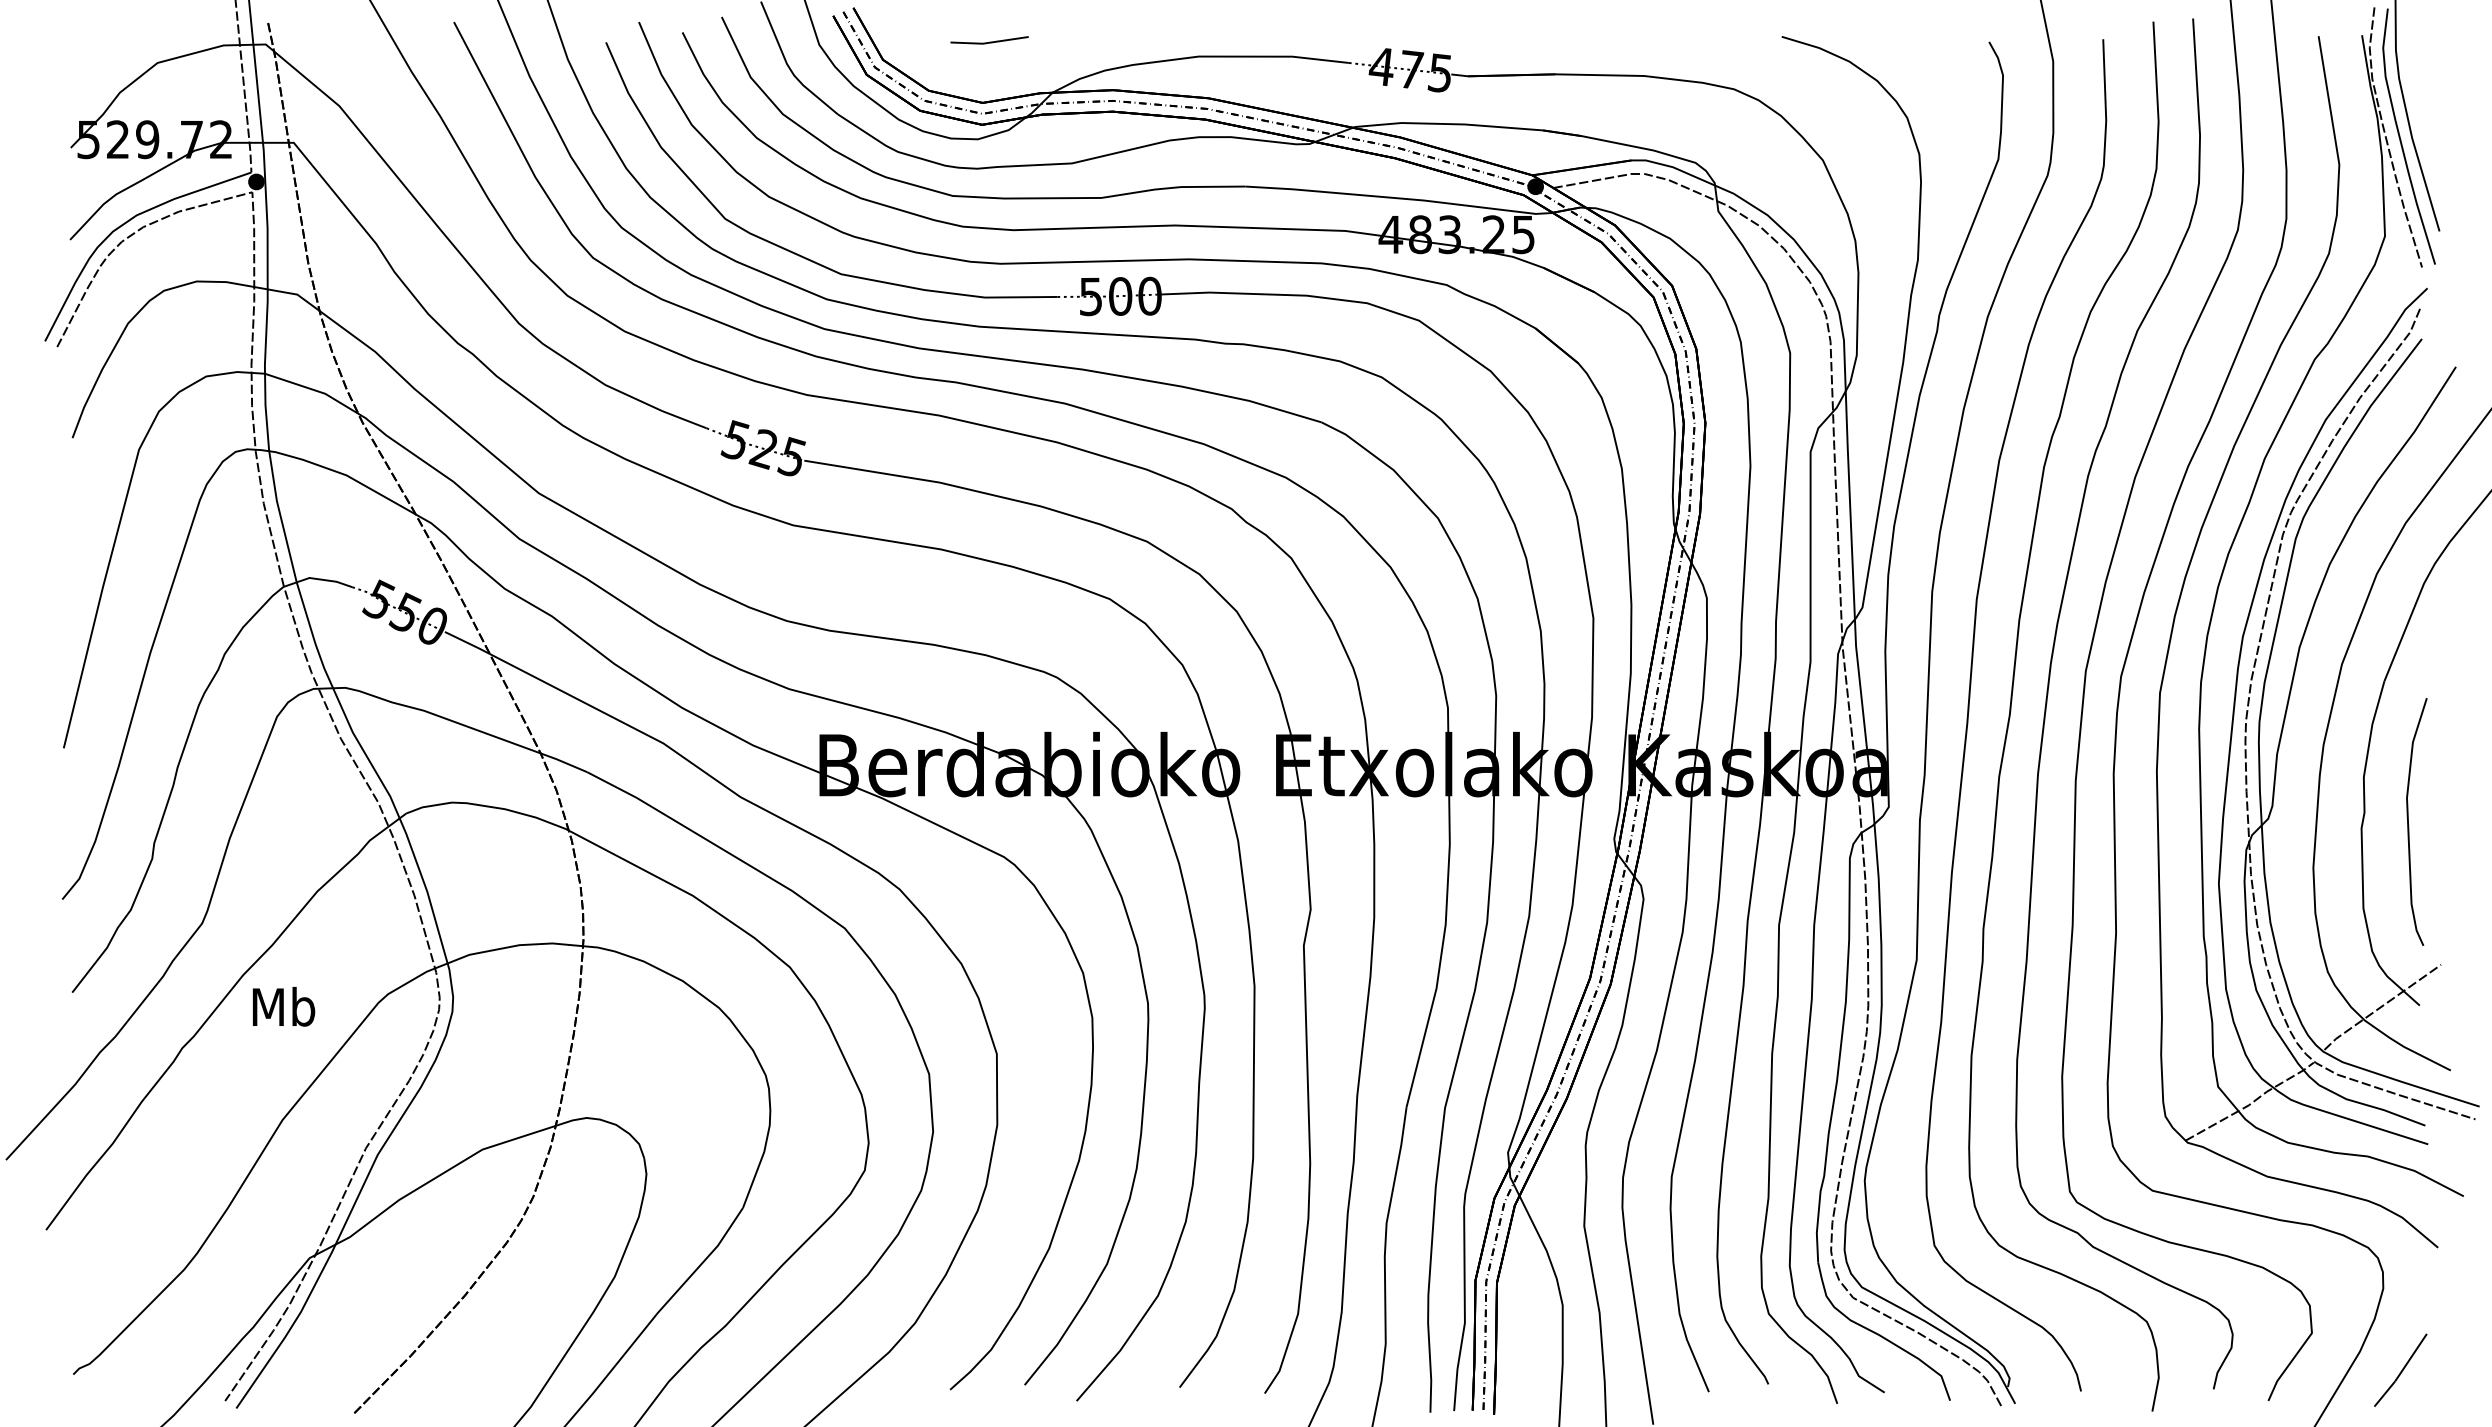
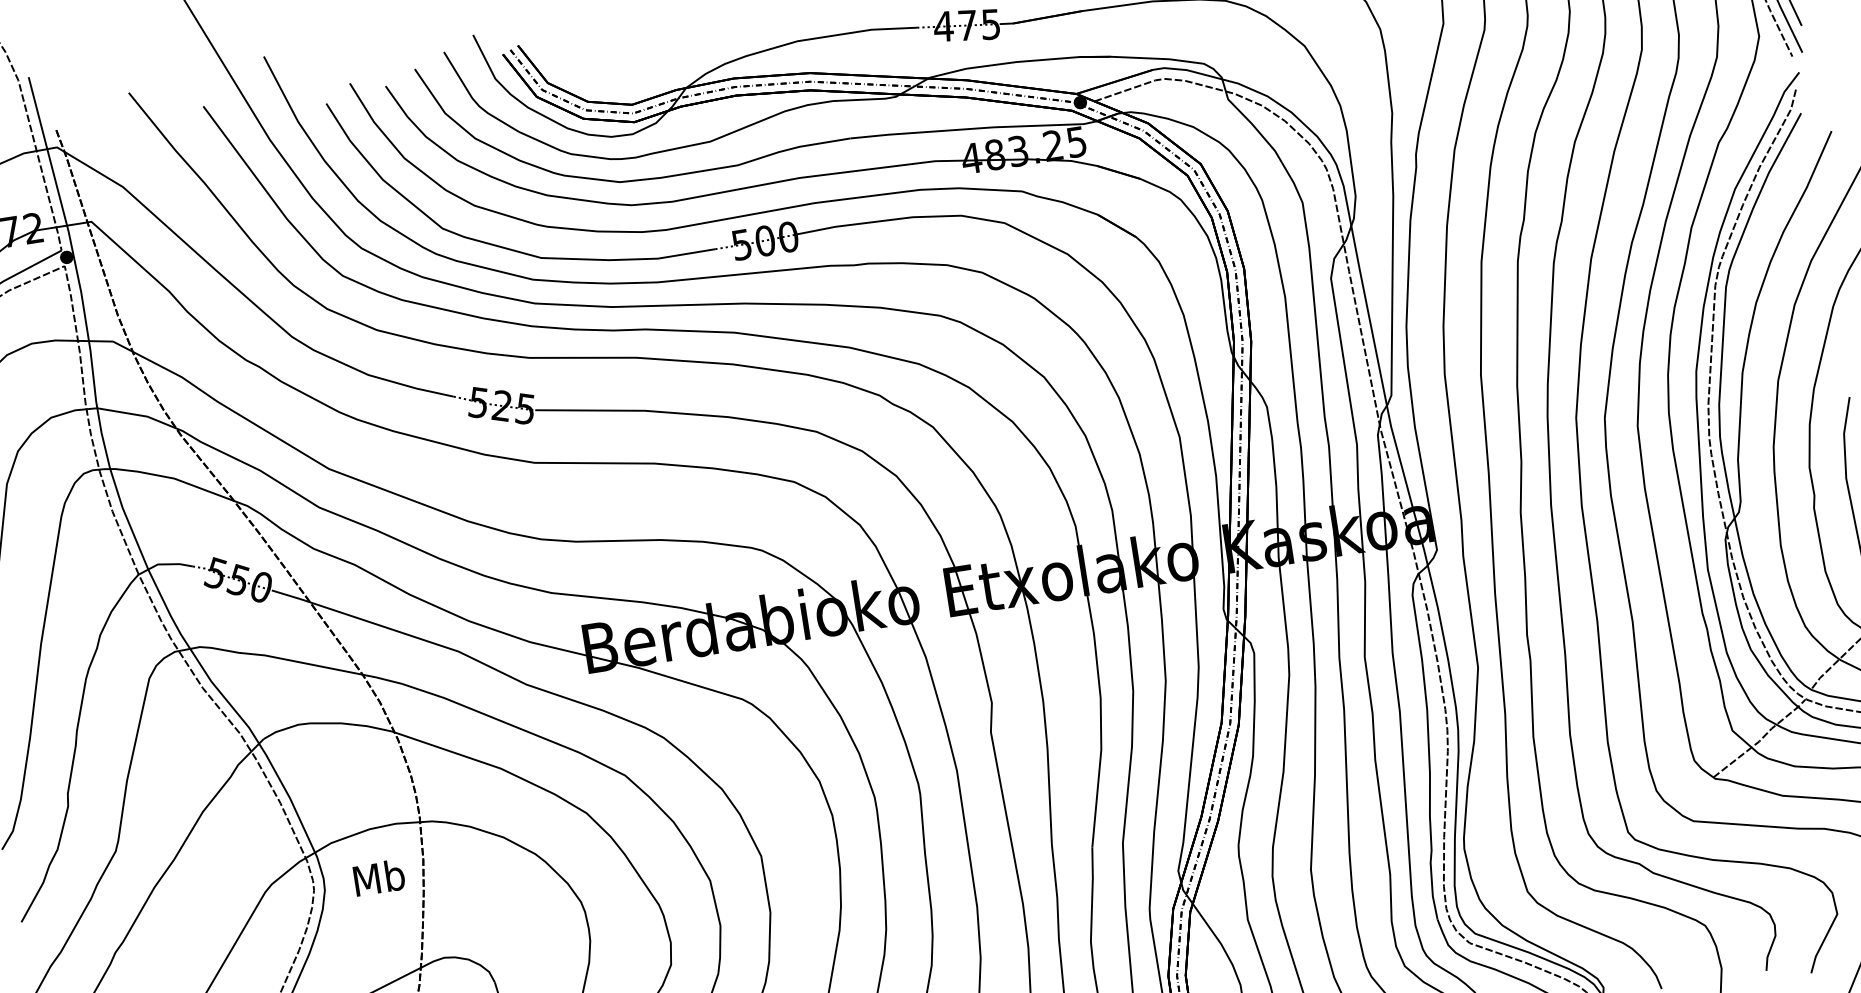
line: (989, 41) -> (629, 55), removed
text: (284, 1006) -> (379, 877), moved

